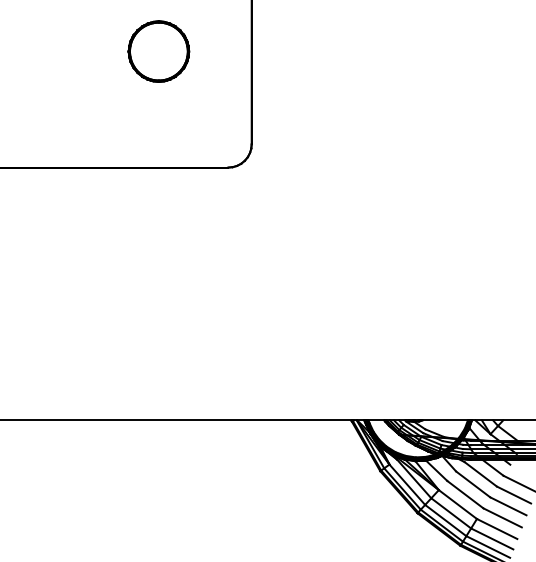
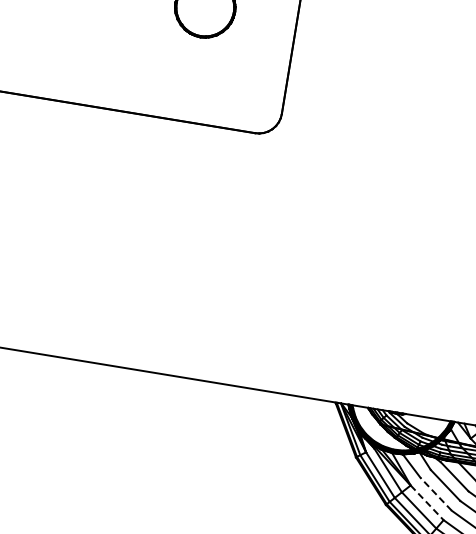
line: (465, 494) -> (436, 494), solid -> dashed
line: (457, 504) -> (426, 502), solid -> dashed

